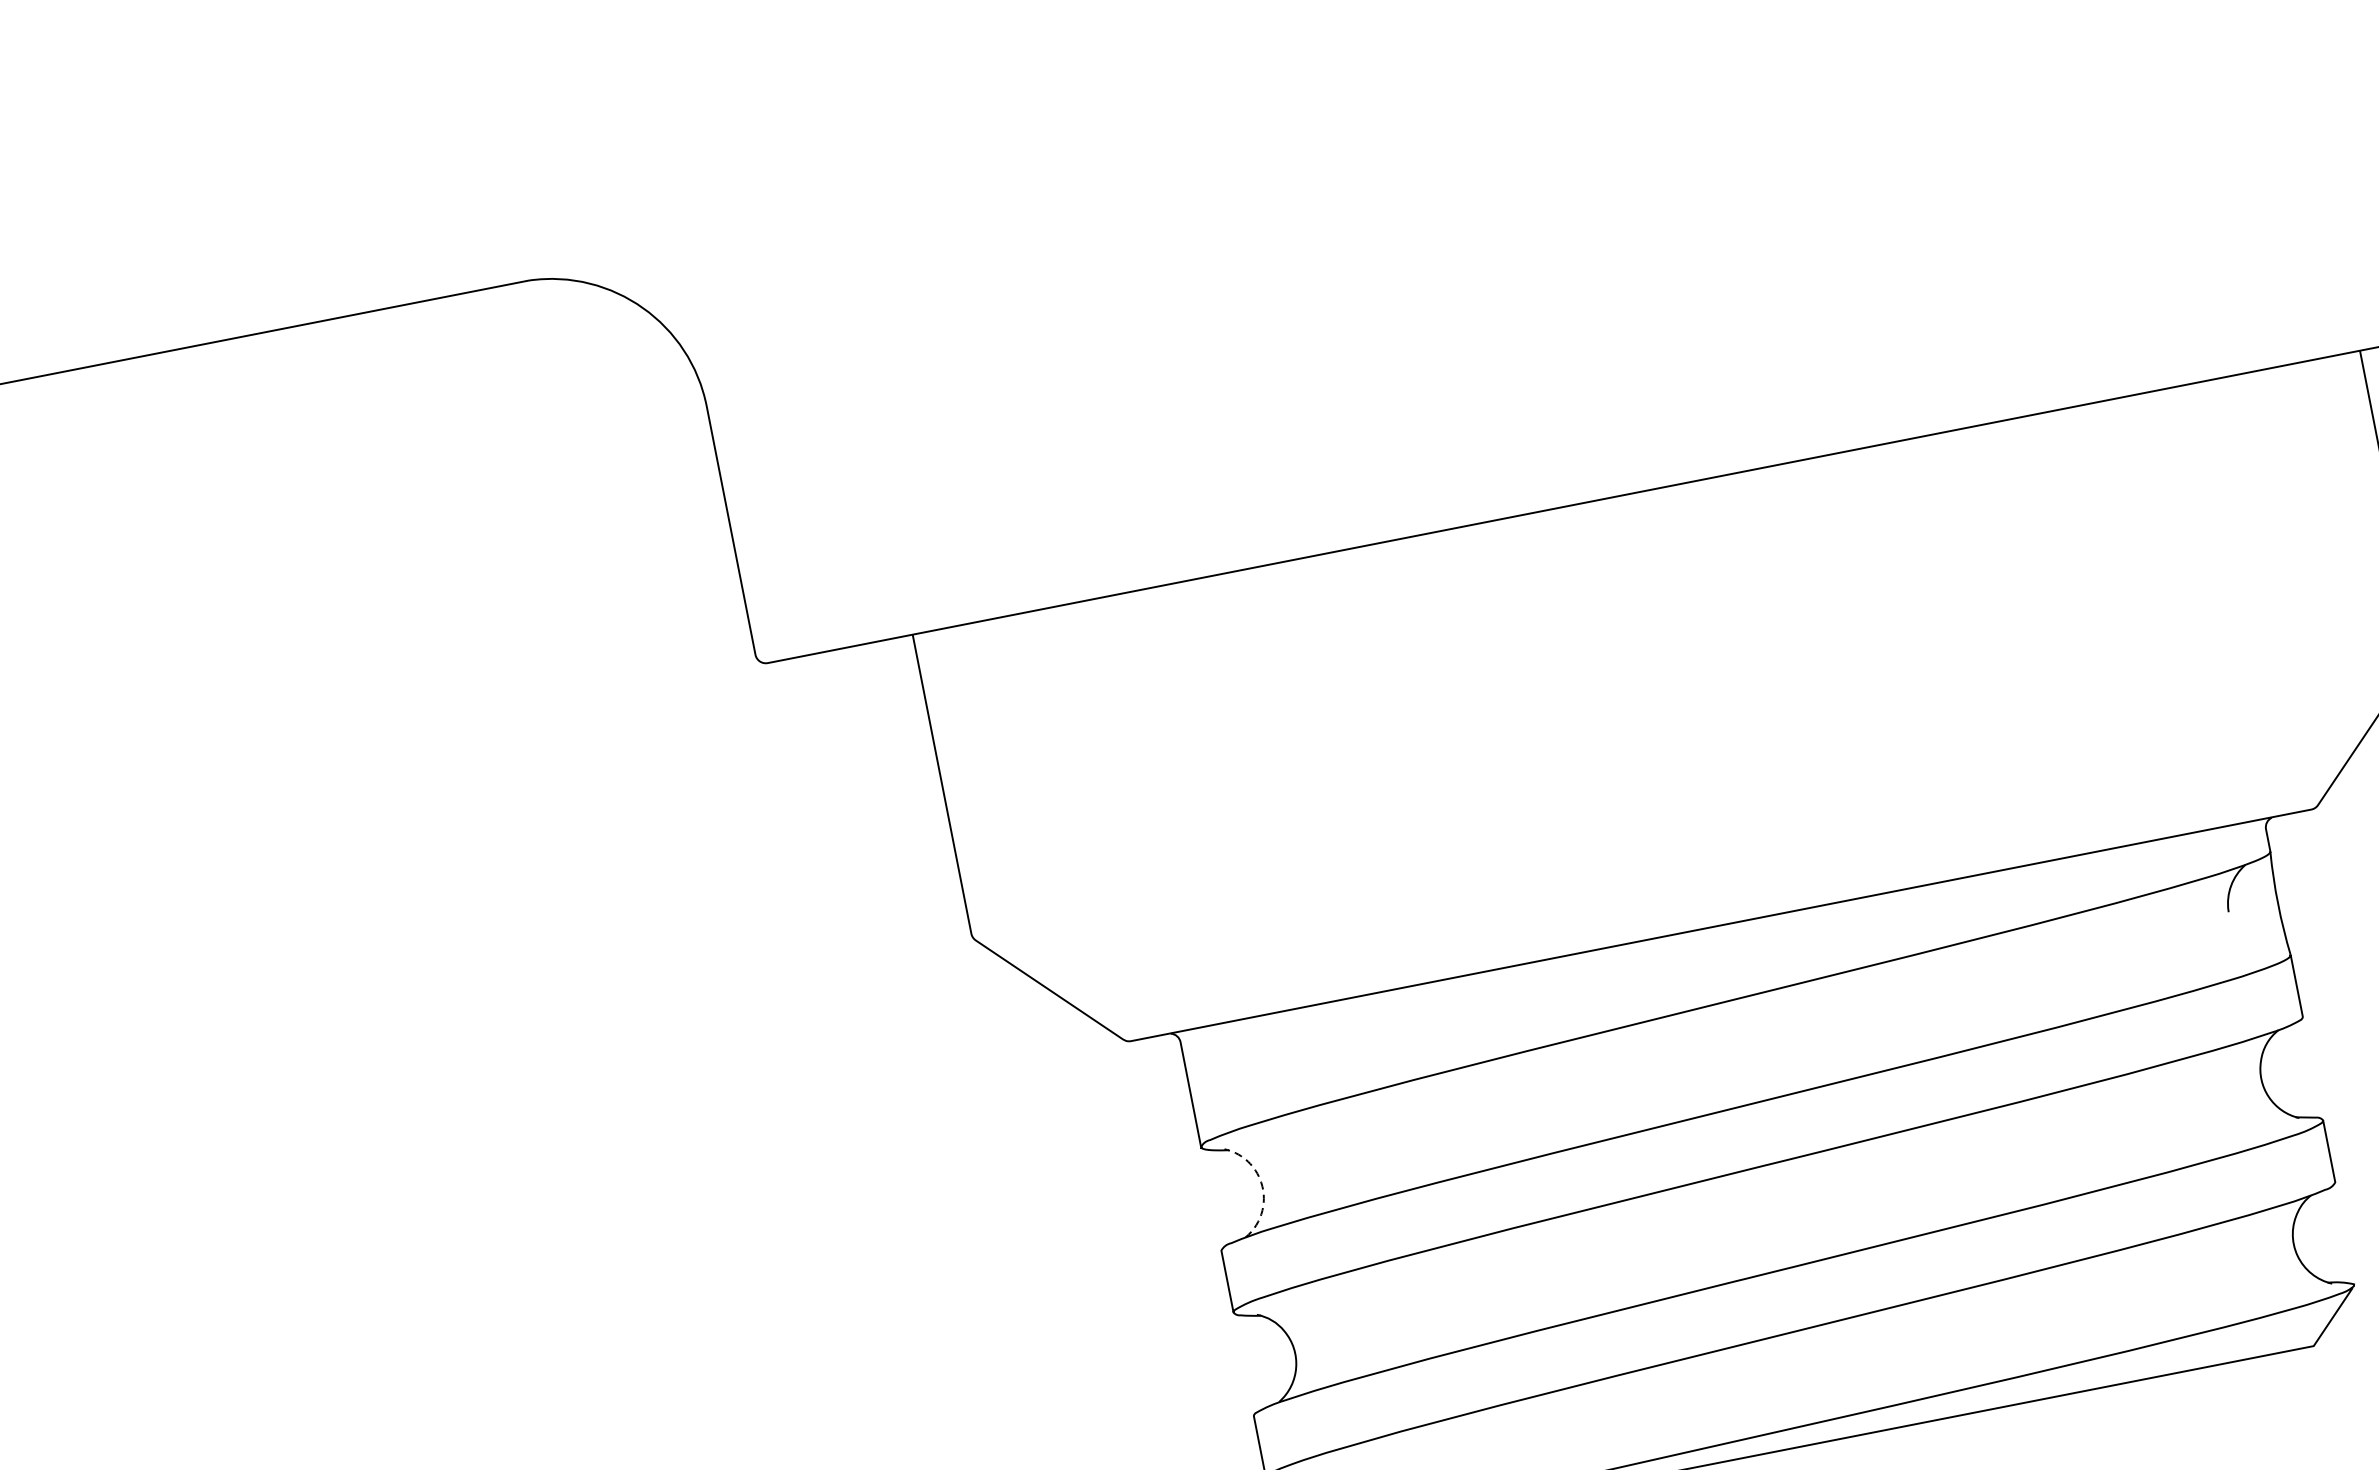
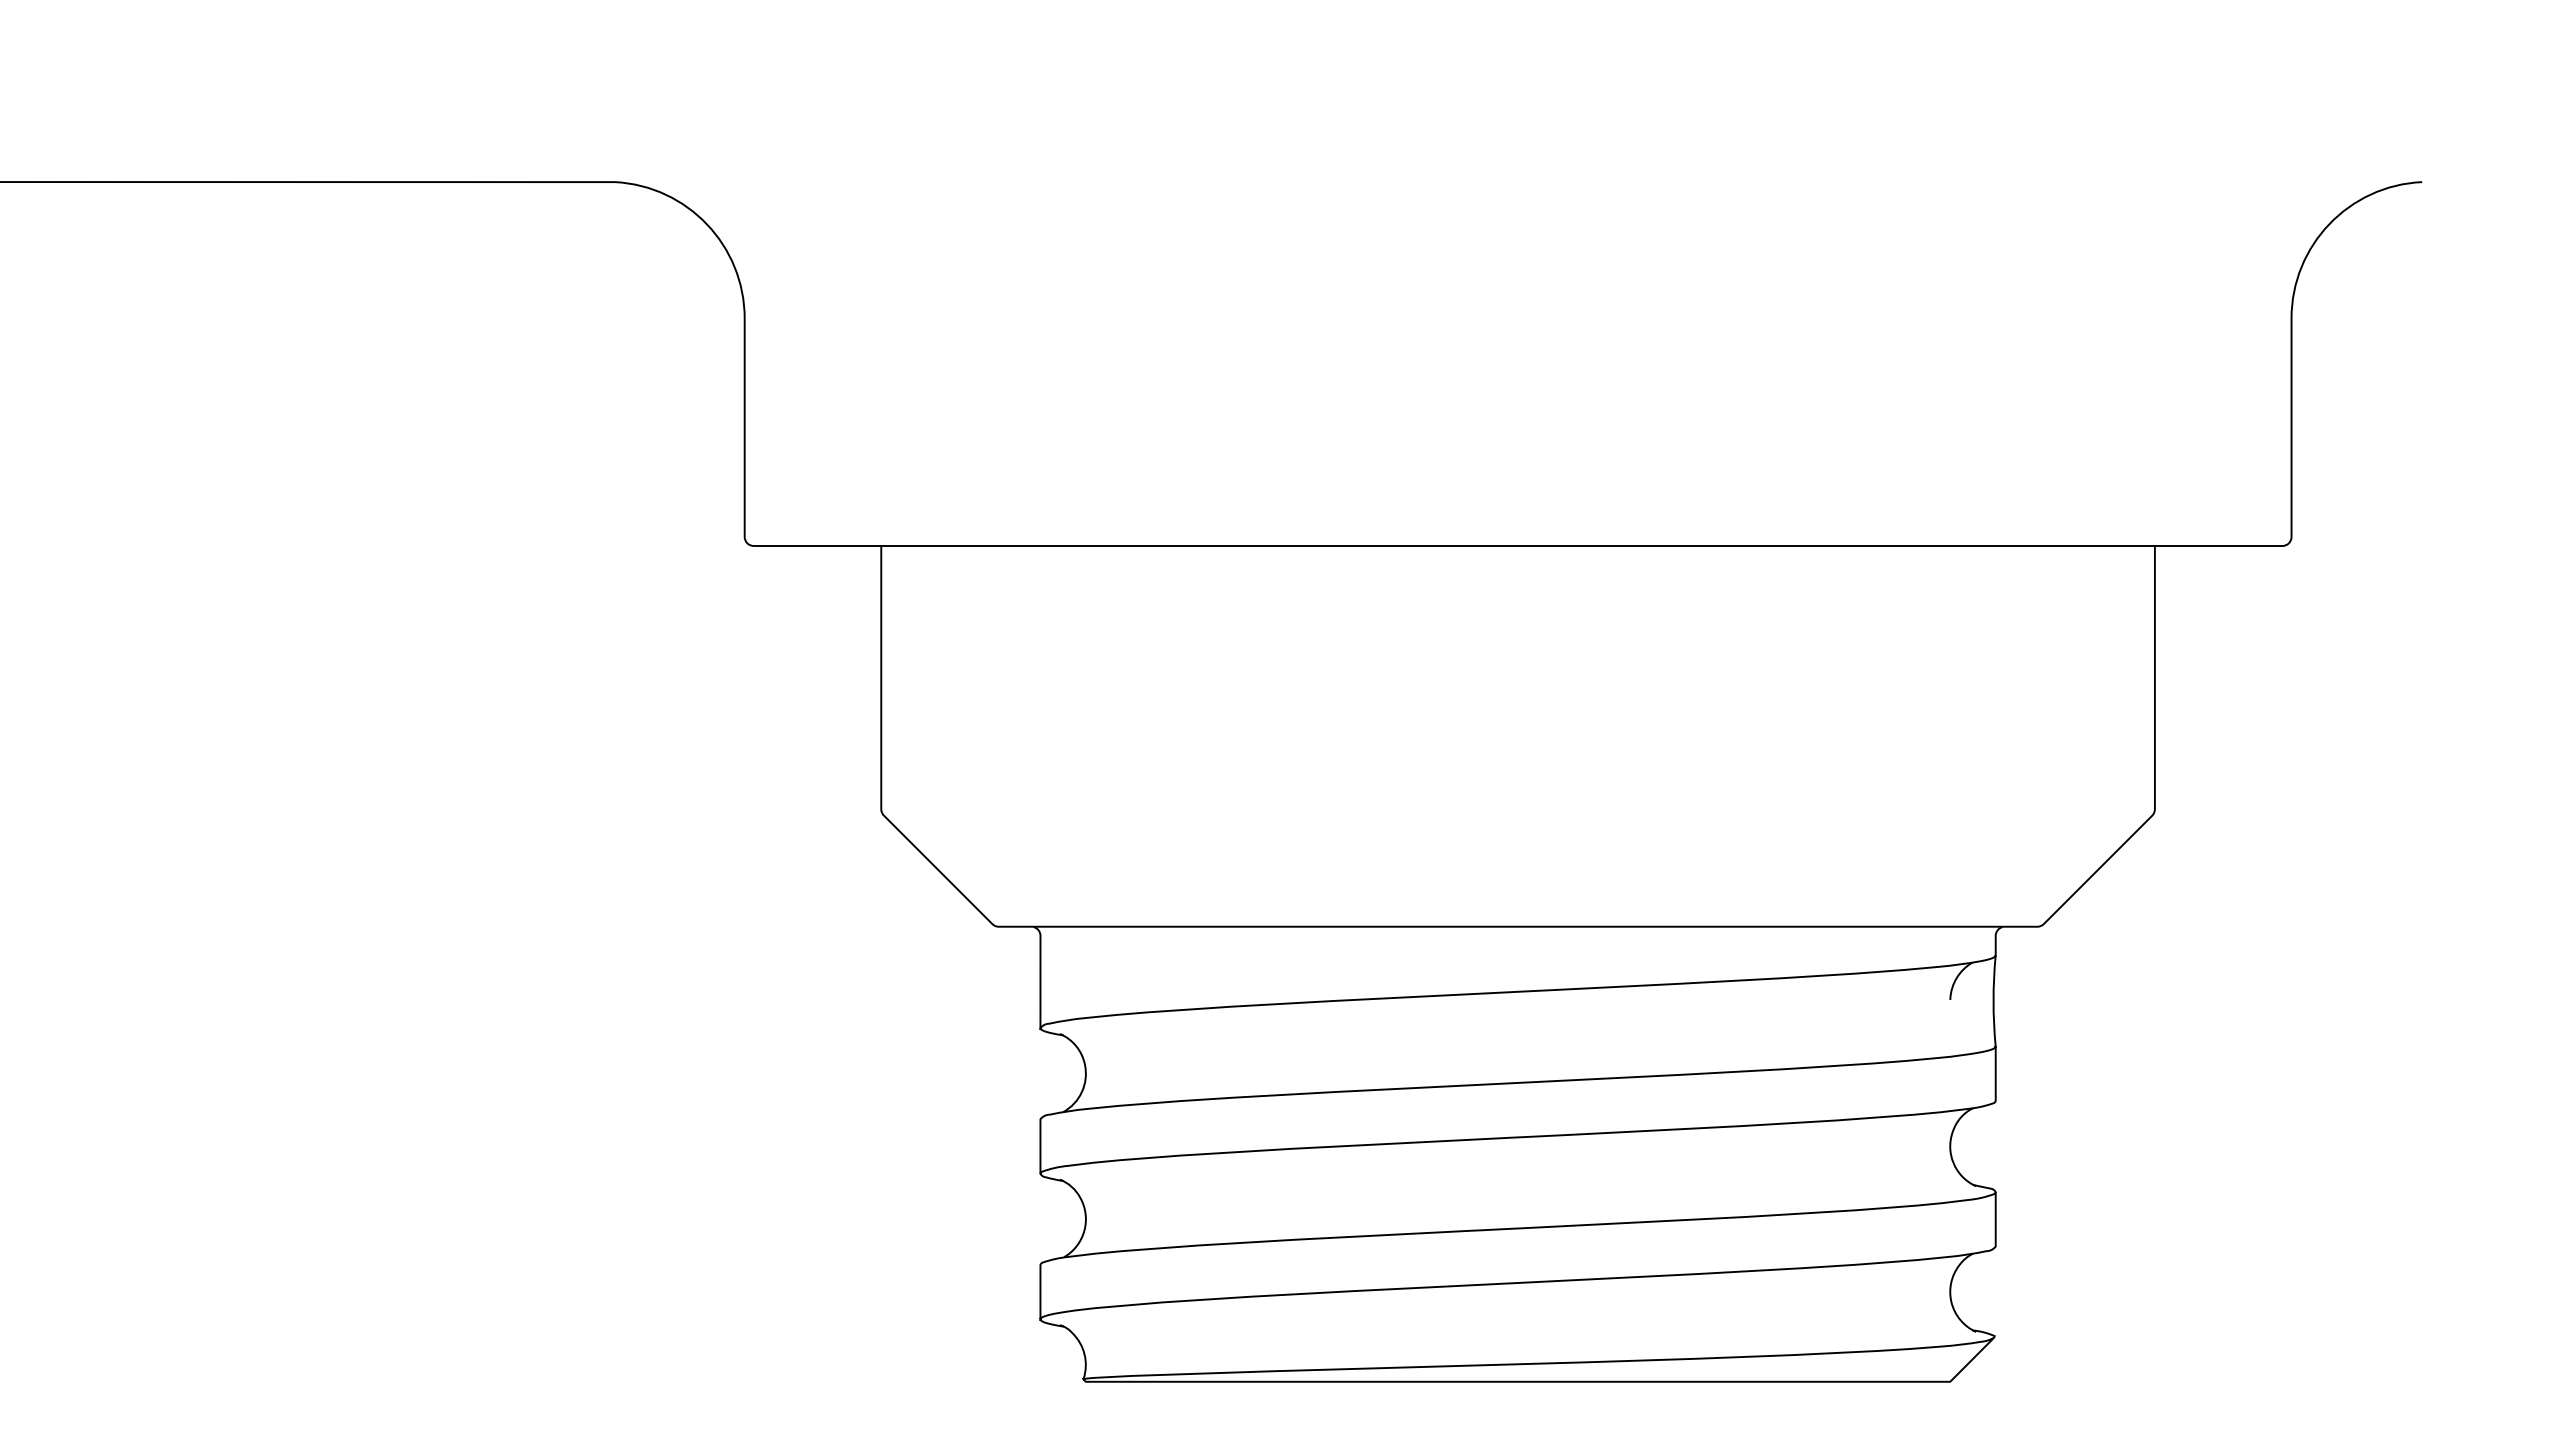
line: (1261, 1182) -> (1085, 1068), dashed -> solid

